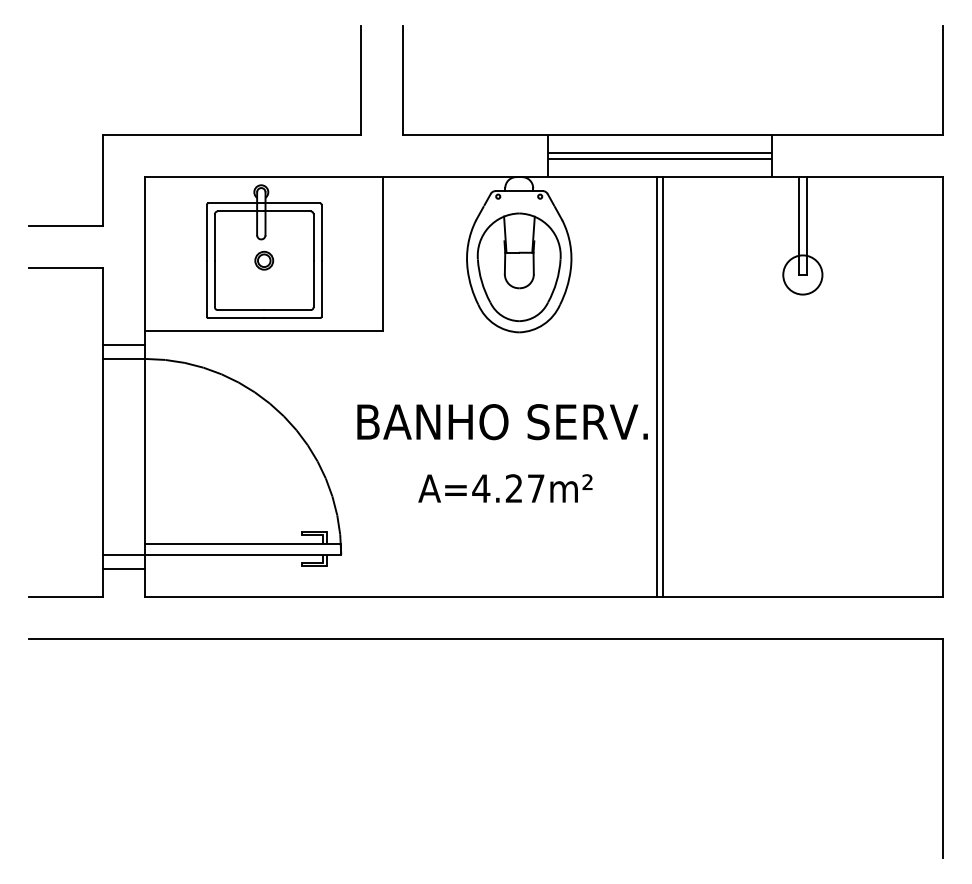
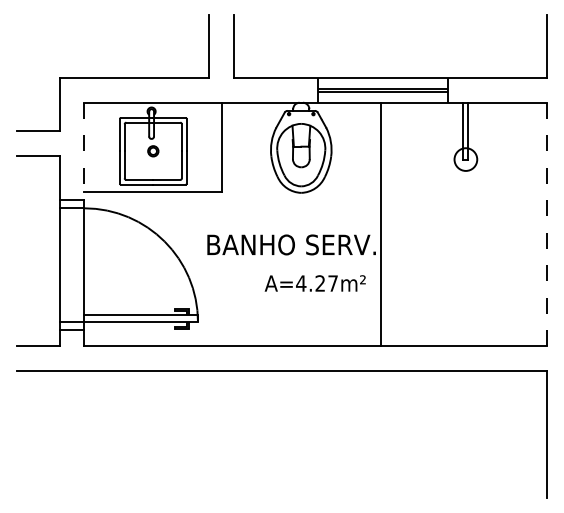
line: (145, 261) -> (84, 151), solid -> dashed
line: (662, 386) -> (384, 224), removed
line: (943, 386) -> (547, 224), solid -> dashed
text: (504, 488) -> (314, 283), moved

